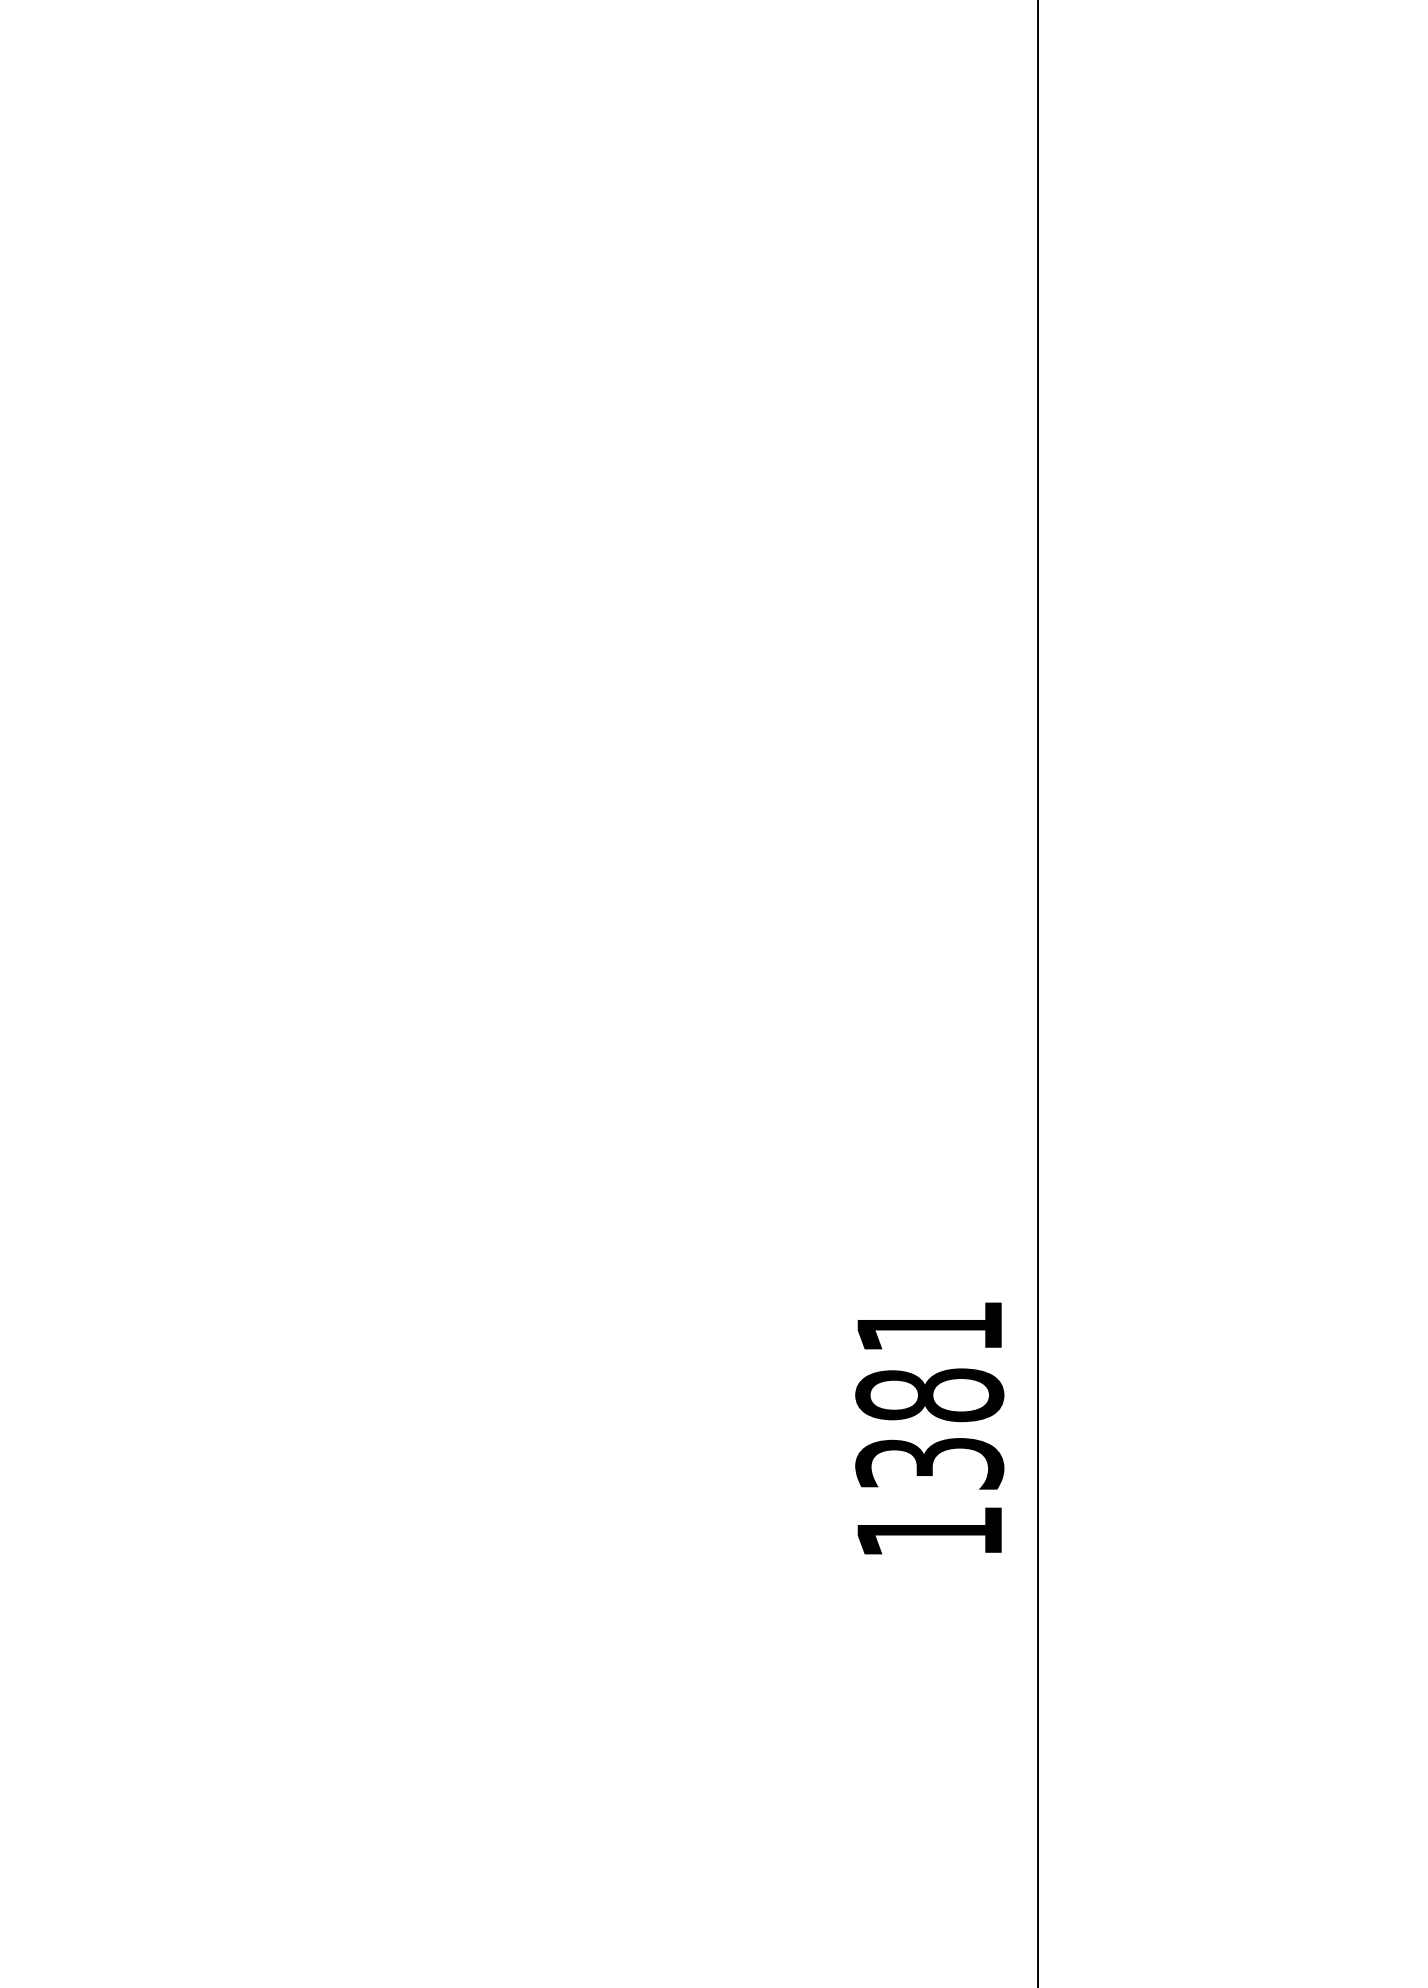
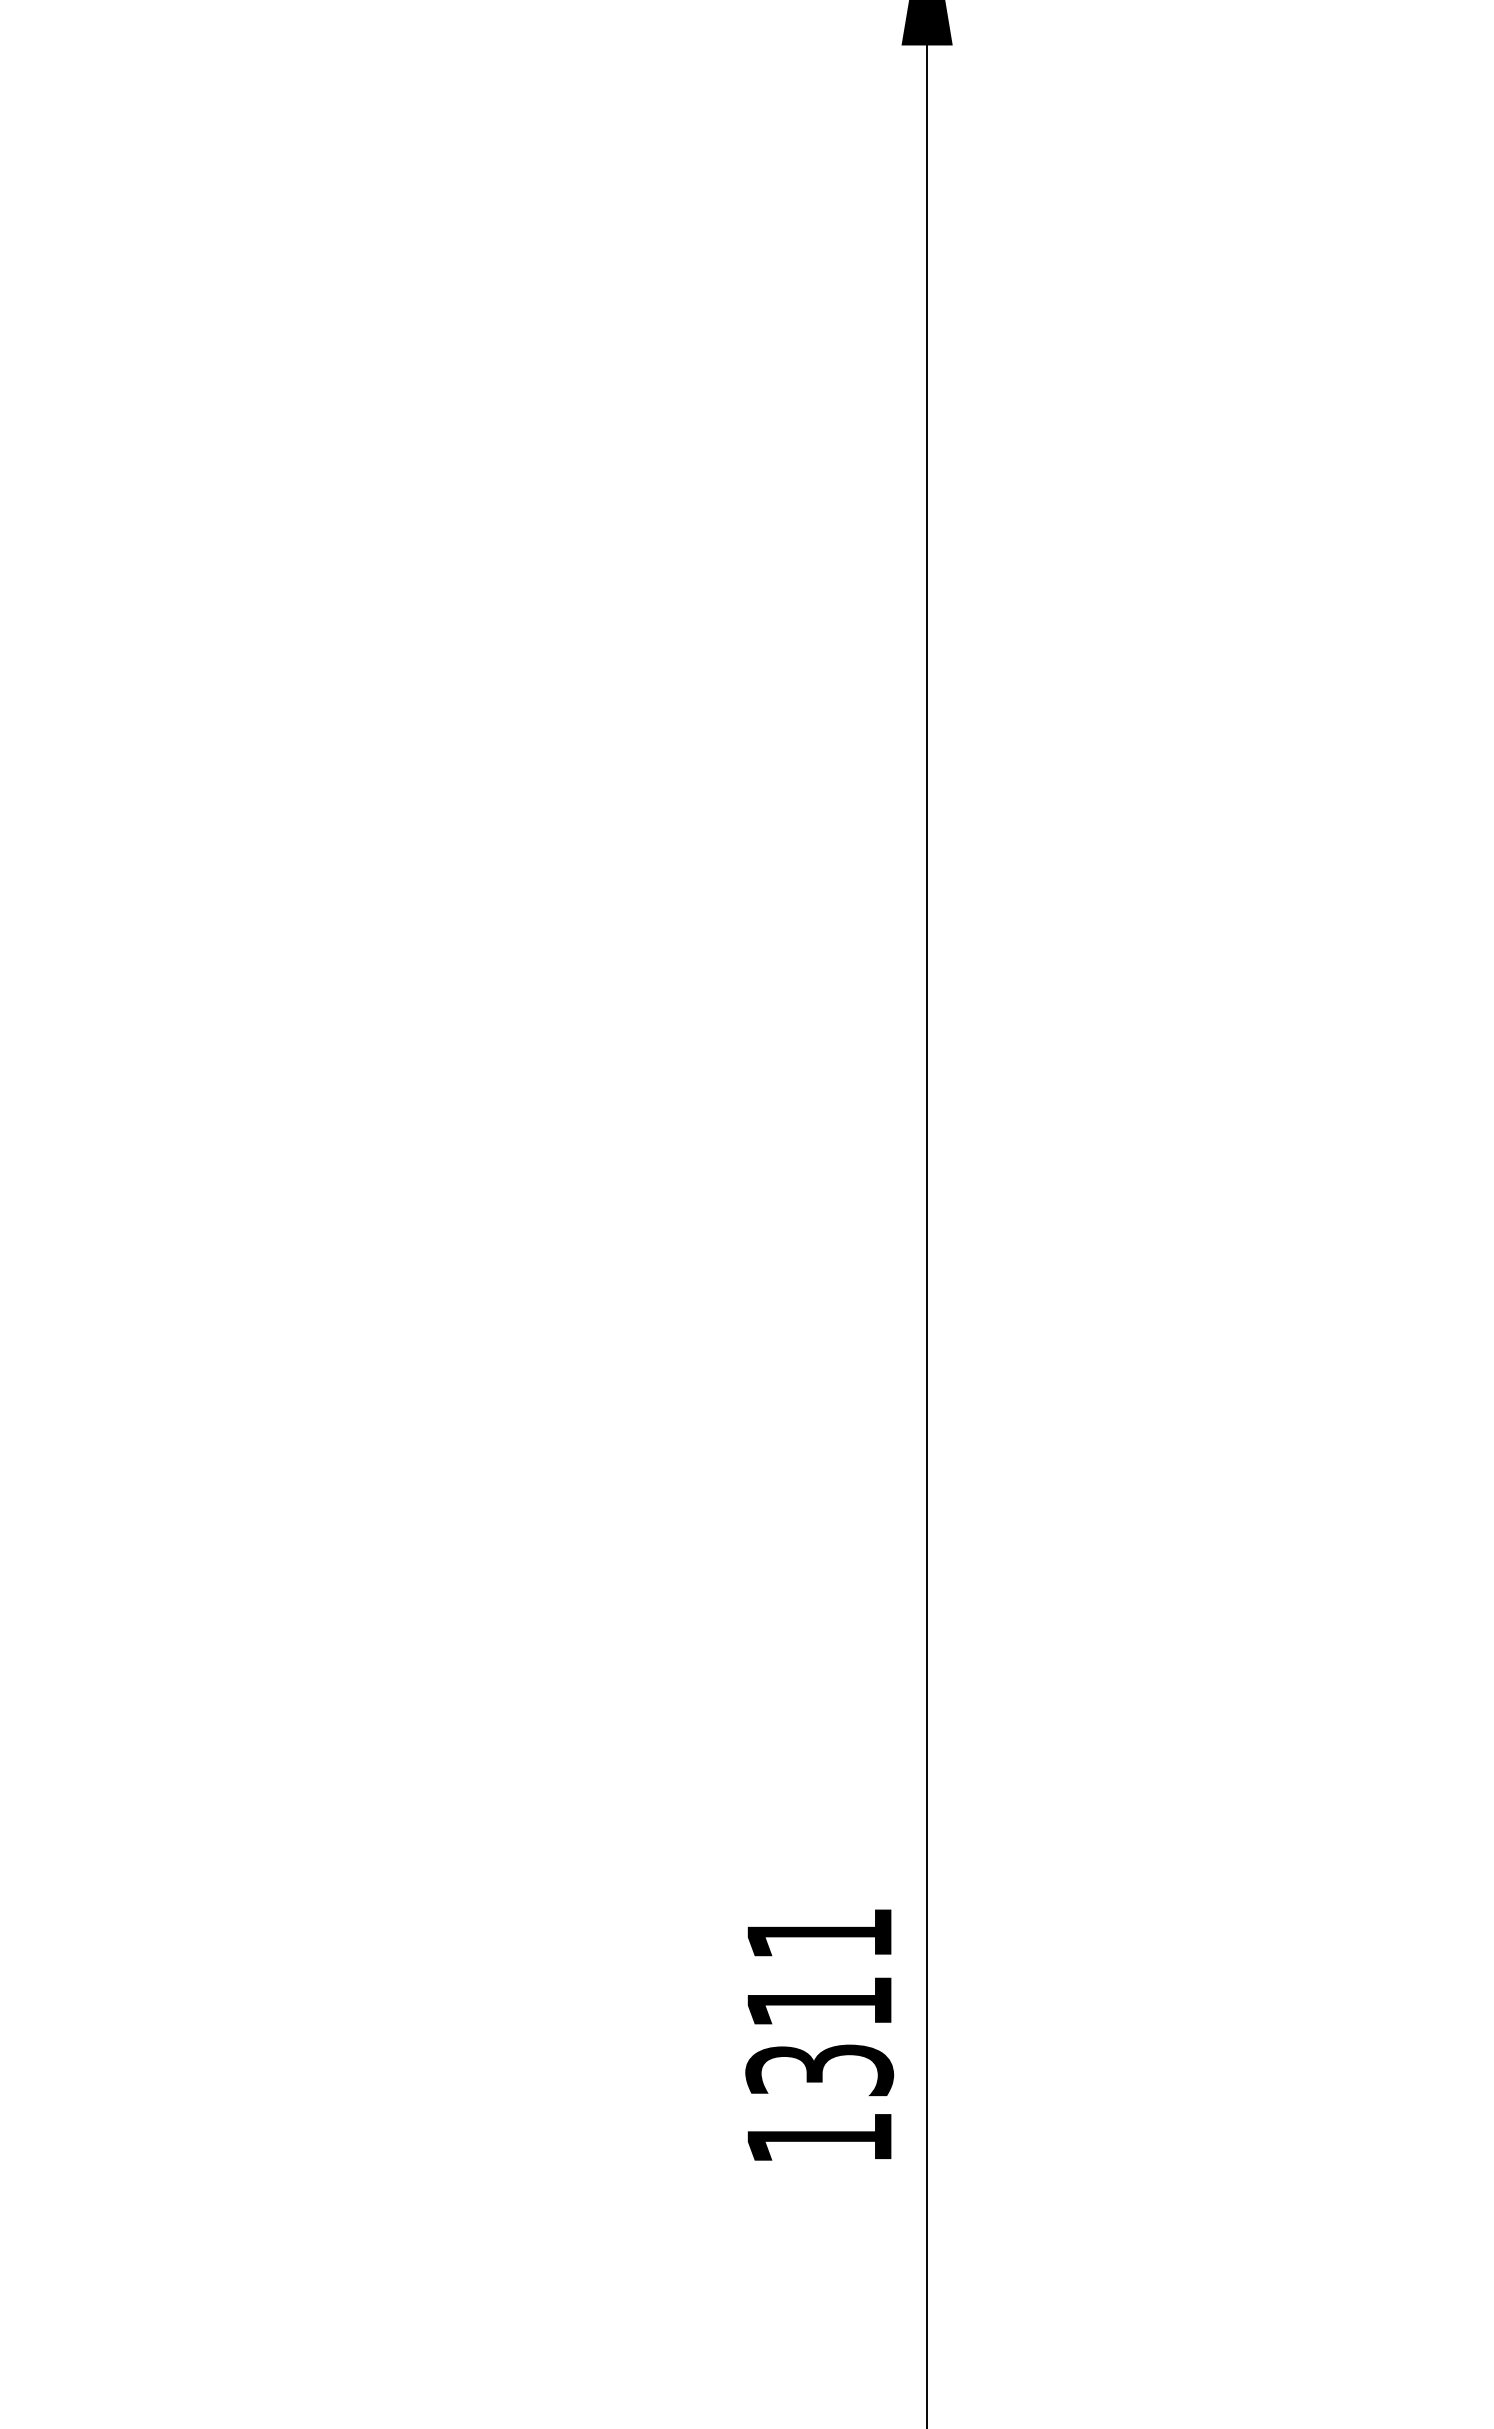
text: (929, 1394) -> (819, 2001), 1381 -> 1311

